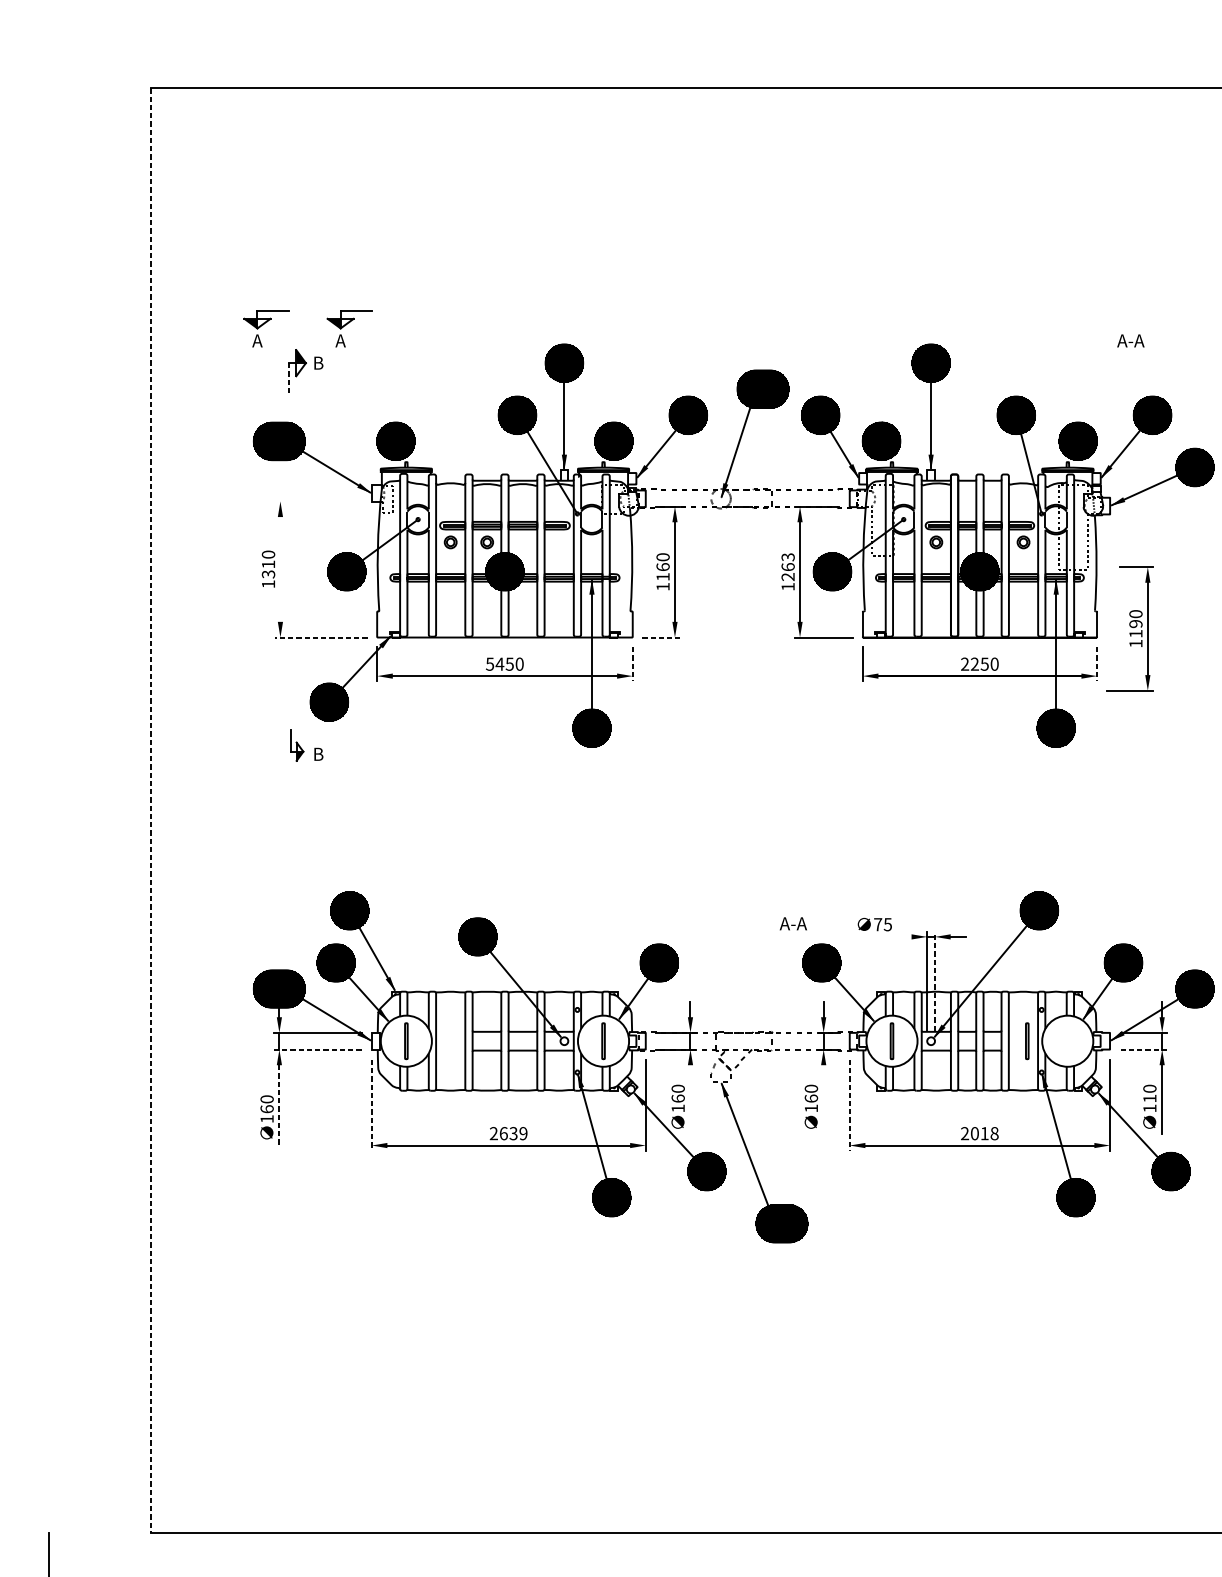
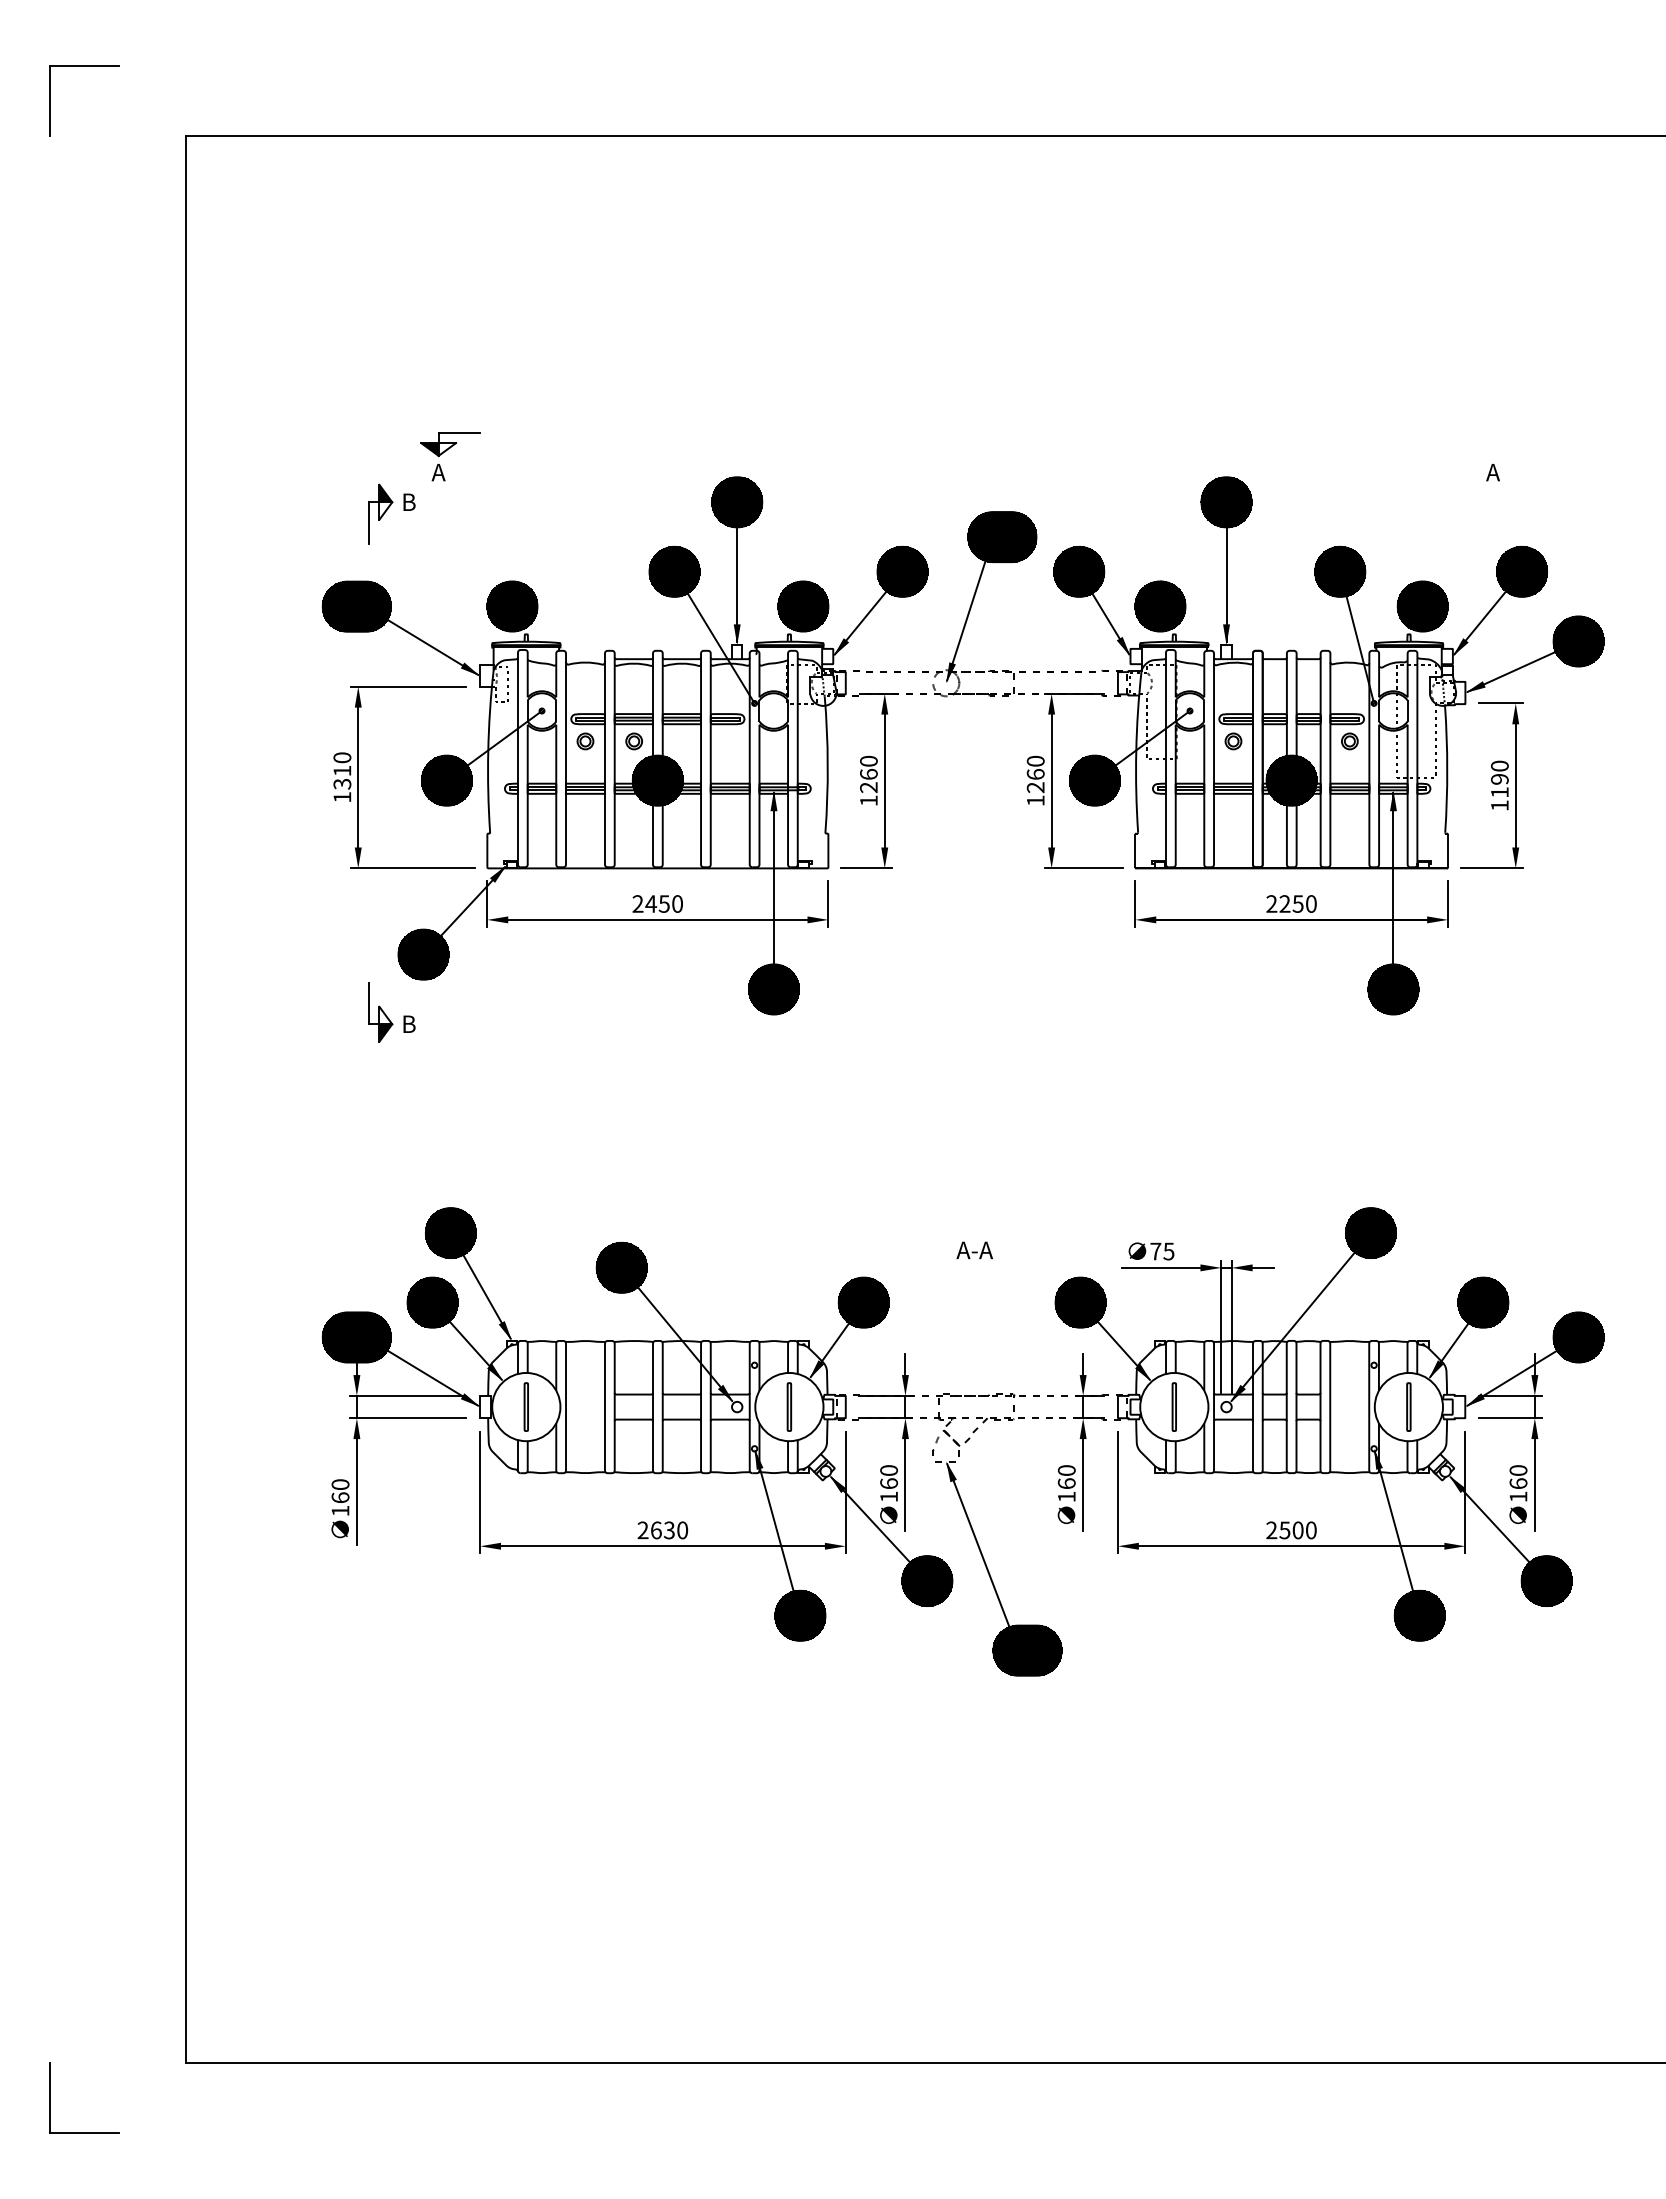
part: (75, 36) -> (84, 66), added
part: (263, 325) -> (335, 451), removed
text: (1131, 340) -> (1493, 472), A-A -> A
line: (288, 379) -> (369, 523), dashed -> solid
line: (318, 501) -> (408, 686), added
text: (787, 556) -> (1035, 760), 1263 -> 1260
line: (280, 569) -> (358, 777), added
text: (662, 576) -> (868, 787), 1160 -> 1260
part: (1129, 628) -> (1491, 785), moved
line: (321, 637) -> (412, 868), dashed -> solid
line: (661, 637) -> (866, 868), dashed -> solid
text: (489, 663) -> (637, 903), 5450 -> 2450
line: (632, 664) -> (828, 904), dashed -> solid
line: (1097, 664) -> (1448, 904), dashed -> solid
part: (297, 745) -> (380, 1012), size x1.43
line: (150, 810) -> (185, 1099), dashed -> solid
text: (793, 923) -> (974, 1250), moved
line: (881, 936) -> (1160, 1267), added
line: (934, 980) -> (1231, 1326), dashed -> solid
part: (1027, 1040) -> (1408, 1406), moved
line: (317, 1049) -> (407, 1418), dashed -> solid
line: (1144, 1049) -> (1511, 1418), dashed -> solid
text: (1149, 1098) -> (1518, 1483), 110 -> 160
line: (690, 1099) -> (905, 1485), added
line: (823, 1099) -> (1083, 1485), added
line: (279, 1105) -> (356, 1492), dashed -> solid
line: (372, 1105) -> (480, 1492), dashed -> solid
line: (849, 1105) -> (1117, 1492), dashed -> solid
text: (523, 1133) -> (682, 1530), 2639 -> 2630
text: (984, 1133) -> (1297, 1530), 2018 -> 2500

